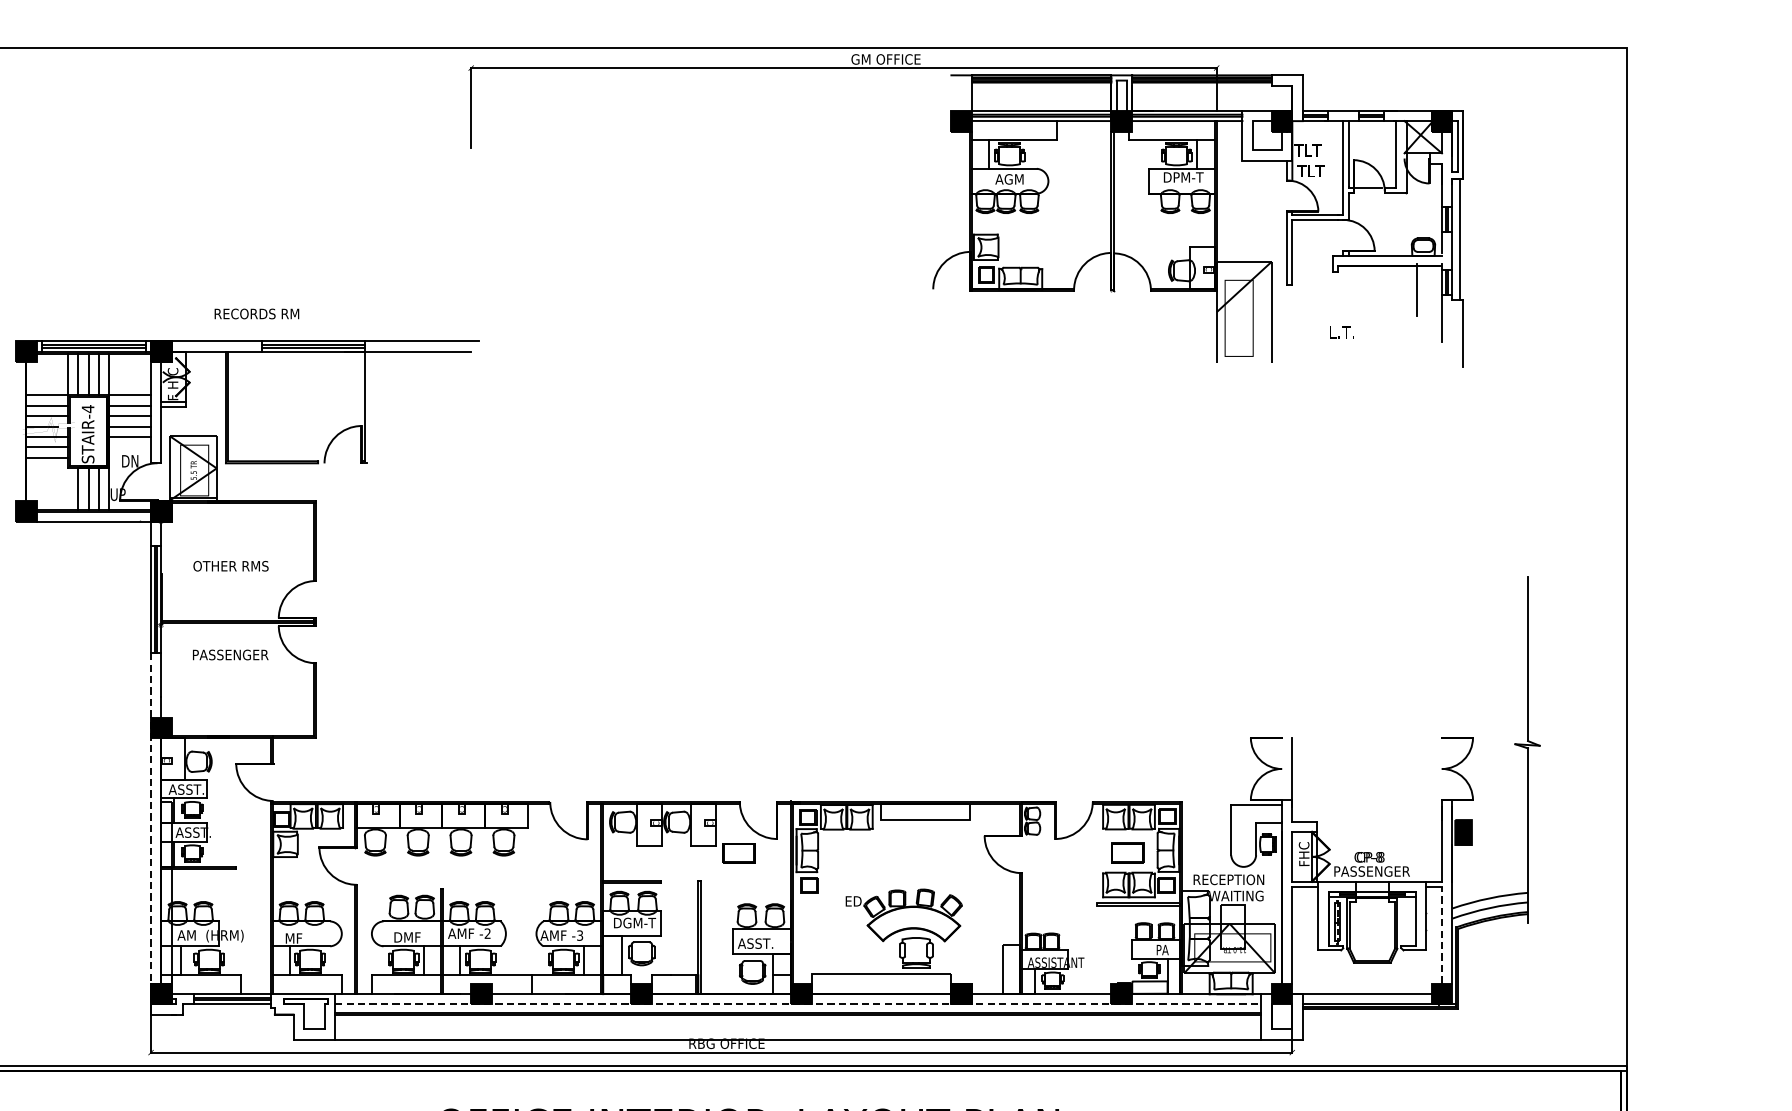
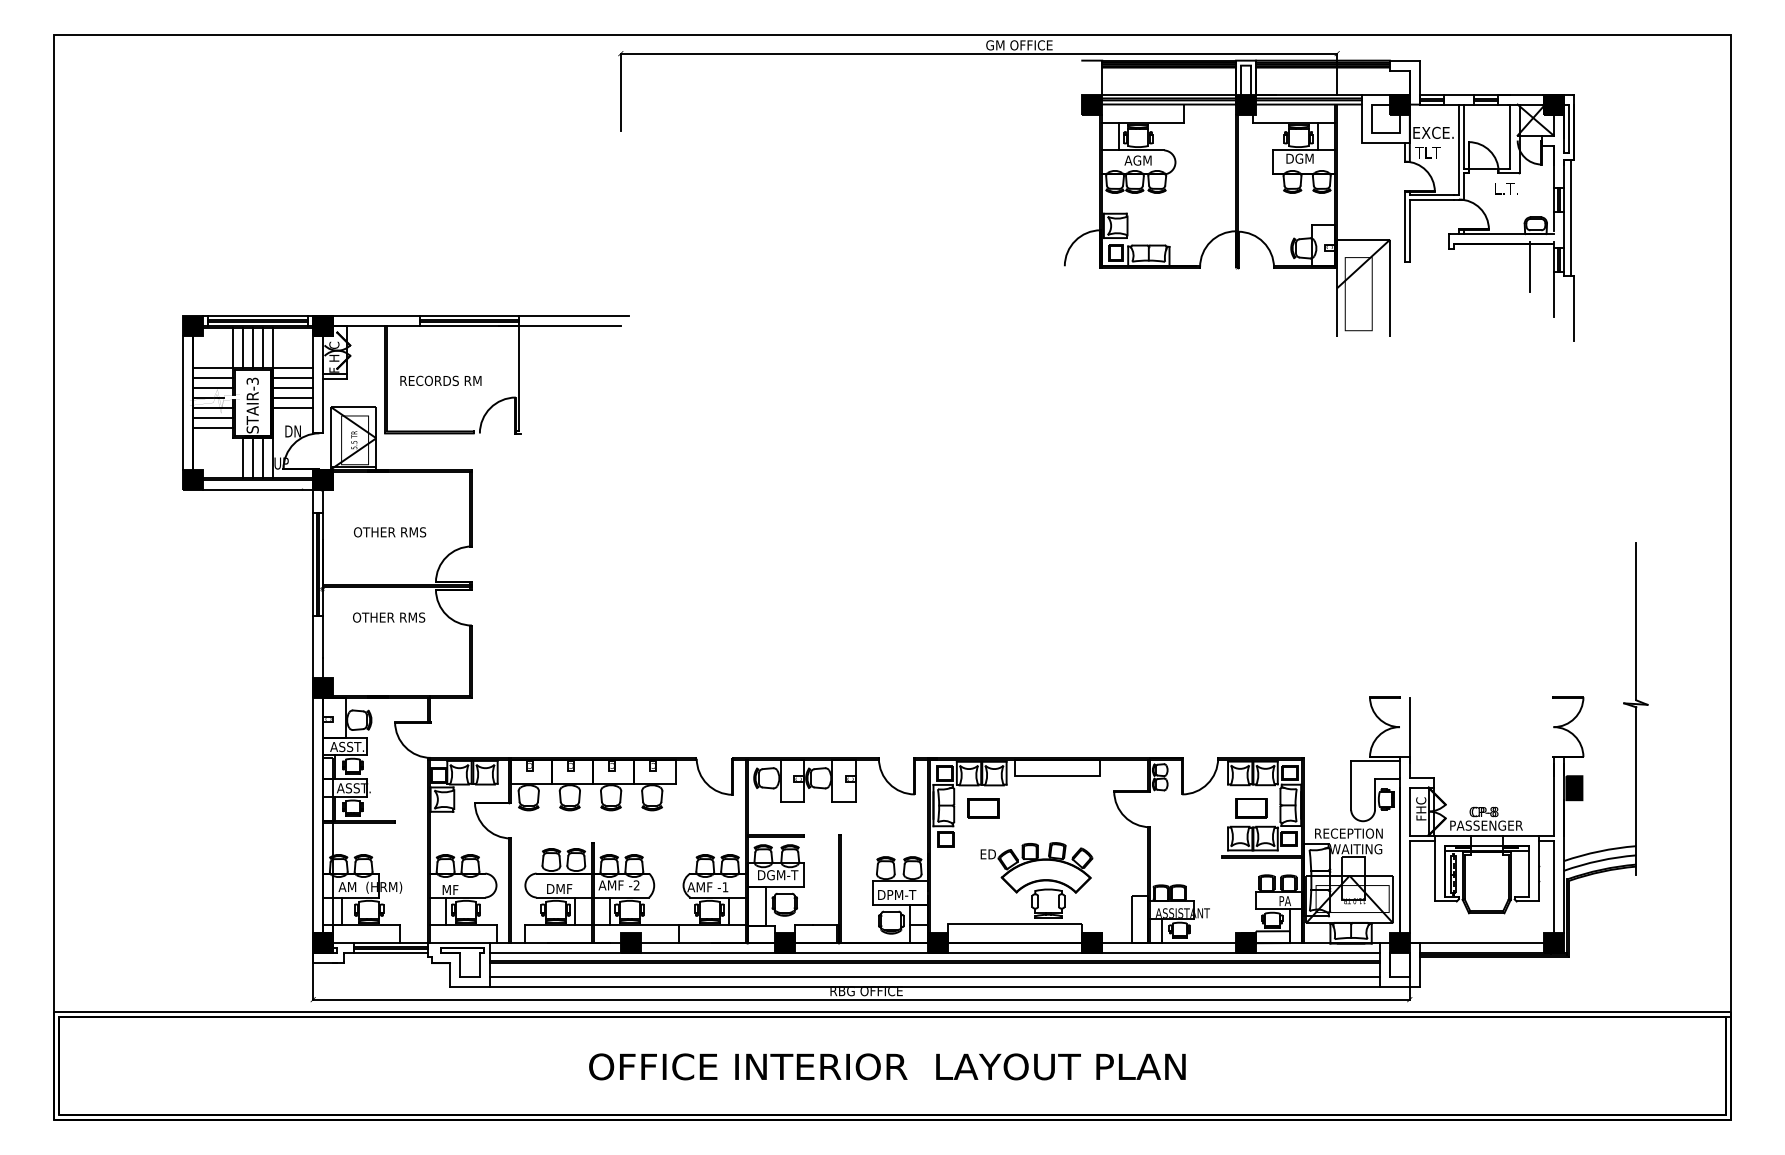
text: (1315, 150) -> (1432, 132), TLT -> EXCE.
text: (1187, 177) -> (1309, 158), DPM-T -> DGM
text: (256, 313) -> (440, 380), moved
text: (1341, 332) -> (1506, 188), moved
text: (87, 409) -> (252, 381), STAIR-4 -> STAIR-3
line: (16, 432) -> (183, 403), added
text: (230, 654) -> (389, 617), PASSENGER -> OTHER RMS
line: (151, 821) -> (313, 777), dashed -> solid
part: (739, 853) -> (983, 808), moved
line: (1441, 934) -> (1553, 886), dashed -> solid
text: (580, 935) -> (725, 887), -3 -> -1
text: (758, 943) -> (896, 894), ASST. -> DPM-T
line: (797, 1004) -> (934, 953), dashed -> solid
line: (797, 1029) -> (934, 977), added

